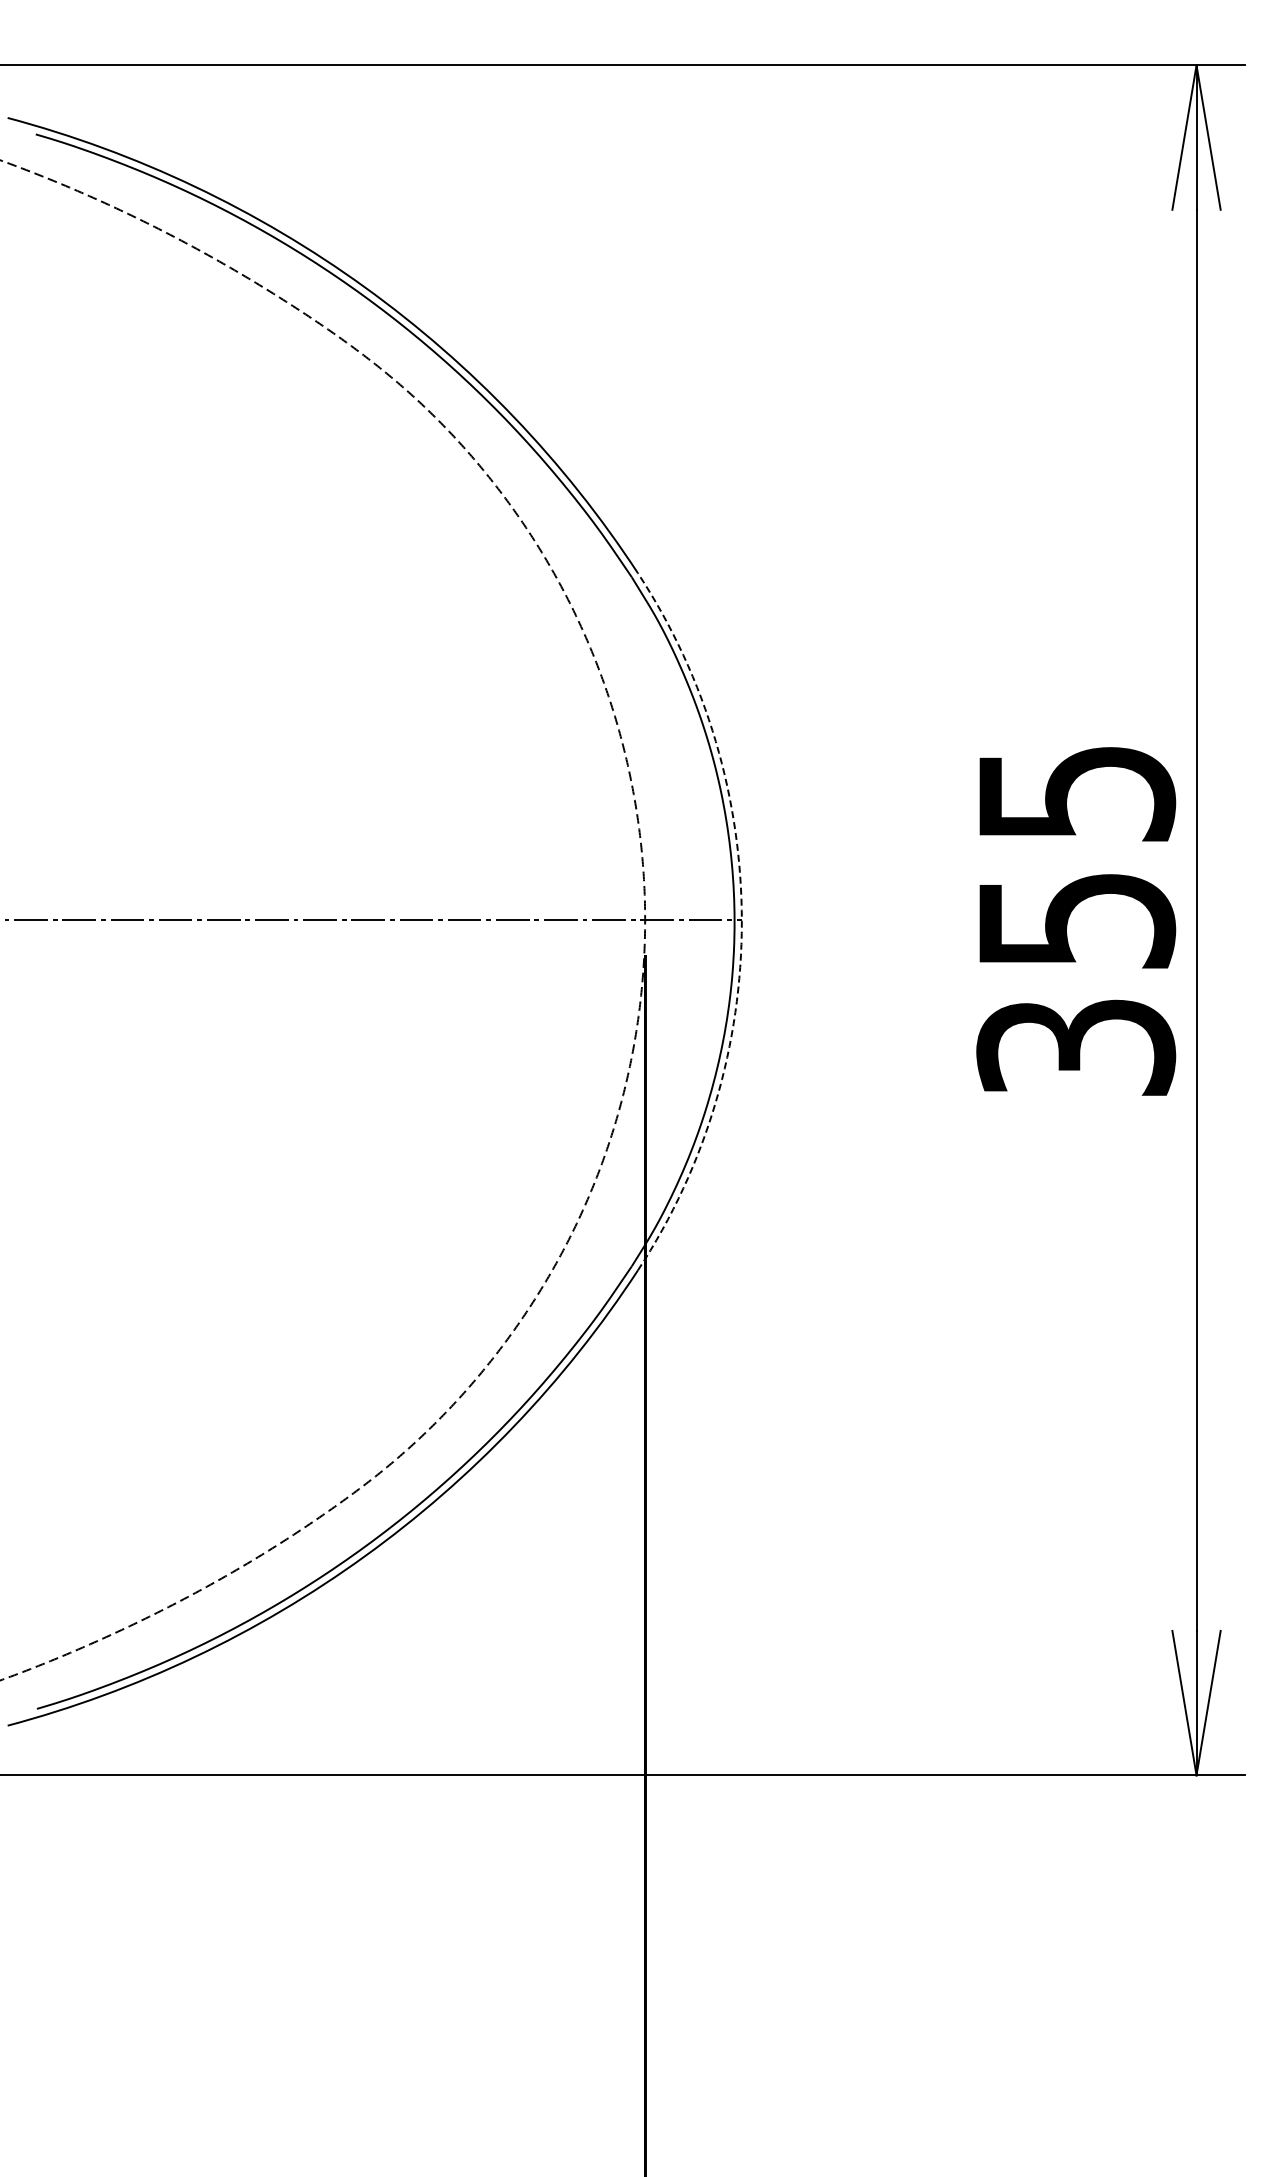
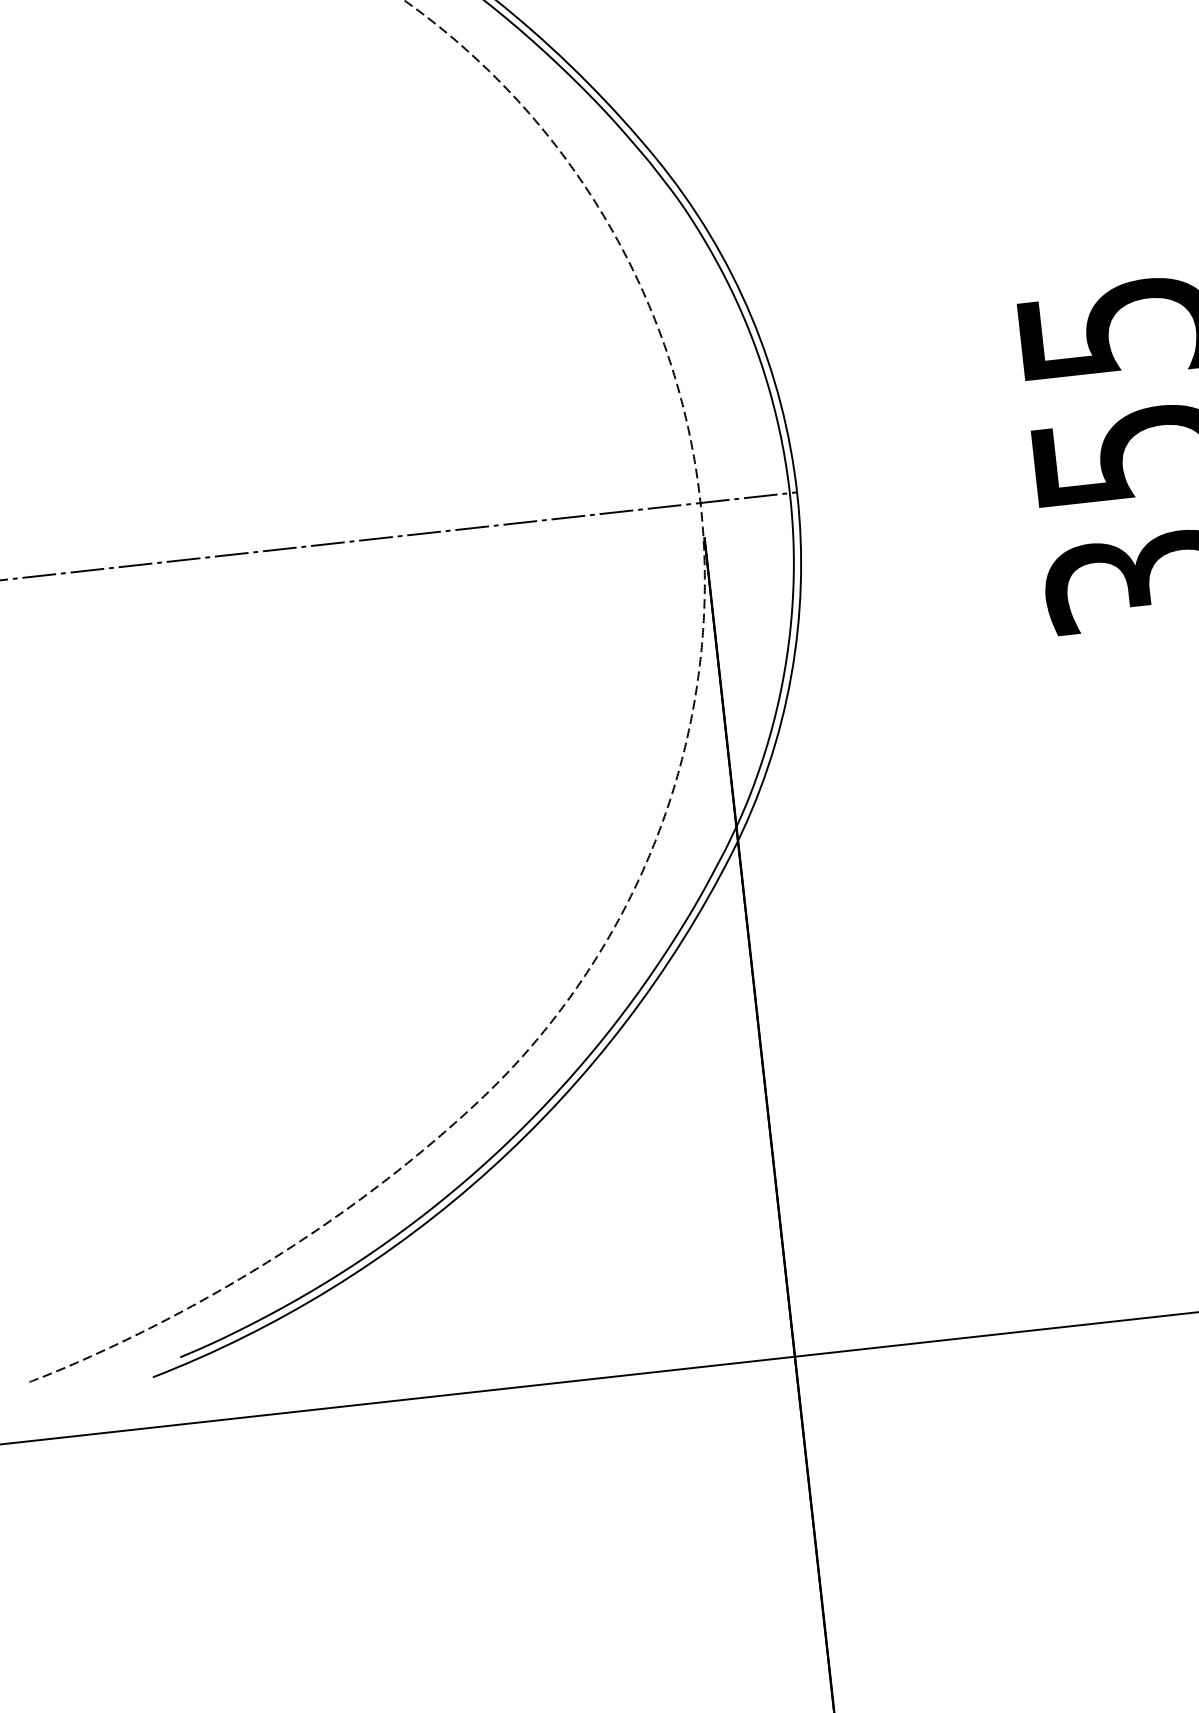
arc: (741, 921) -> (796, 493), dashed -> solid

